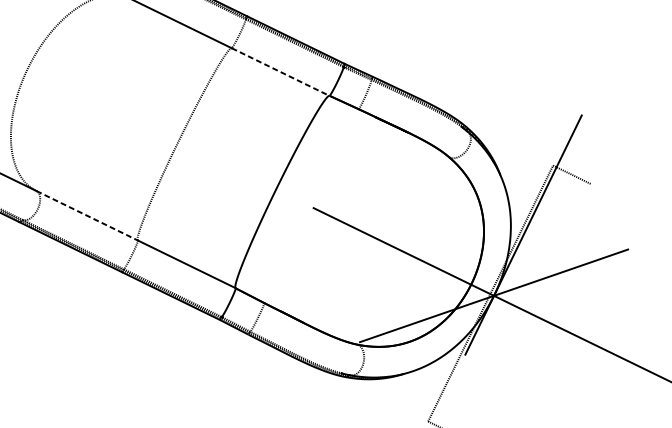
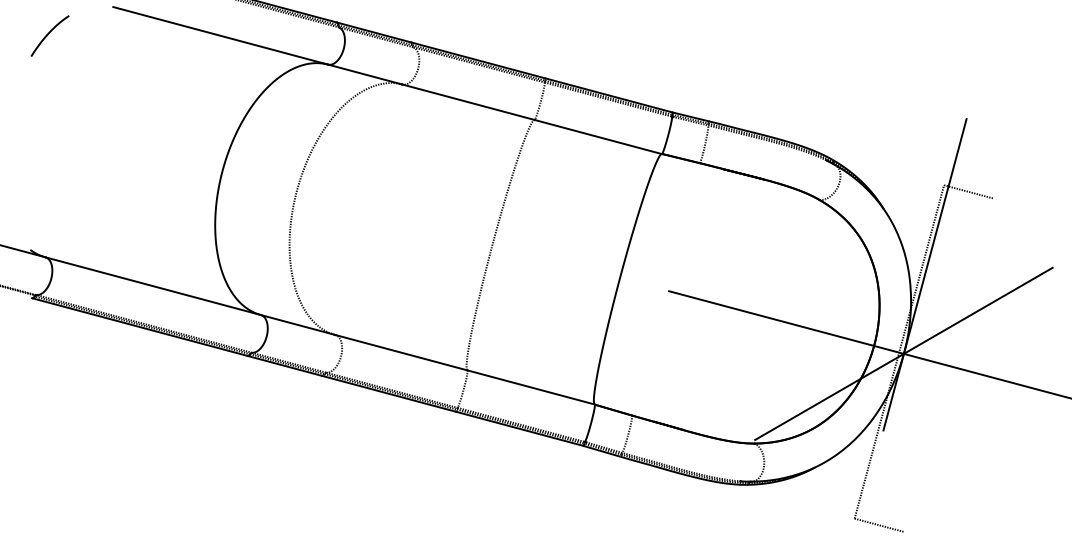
line: (280, 72) -> (598, 137), dashed -> solid
line: (87, 215) -> (401, 352), dashed -> solid

